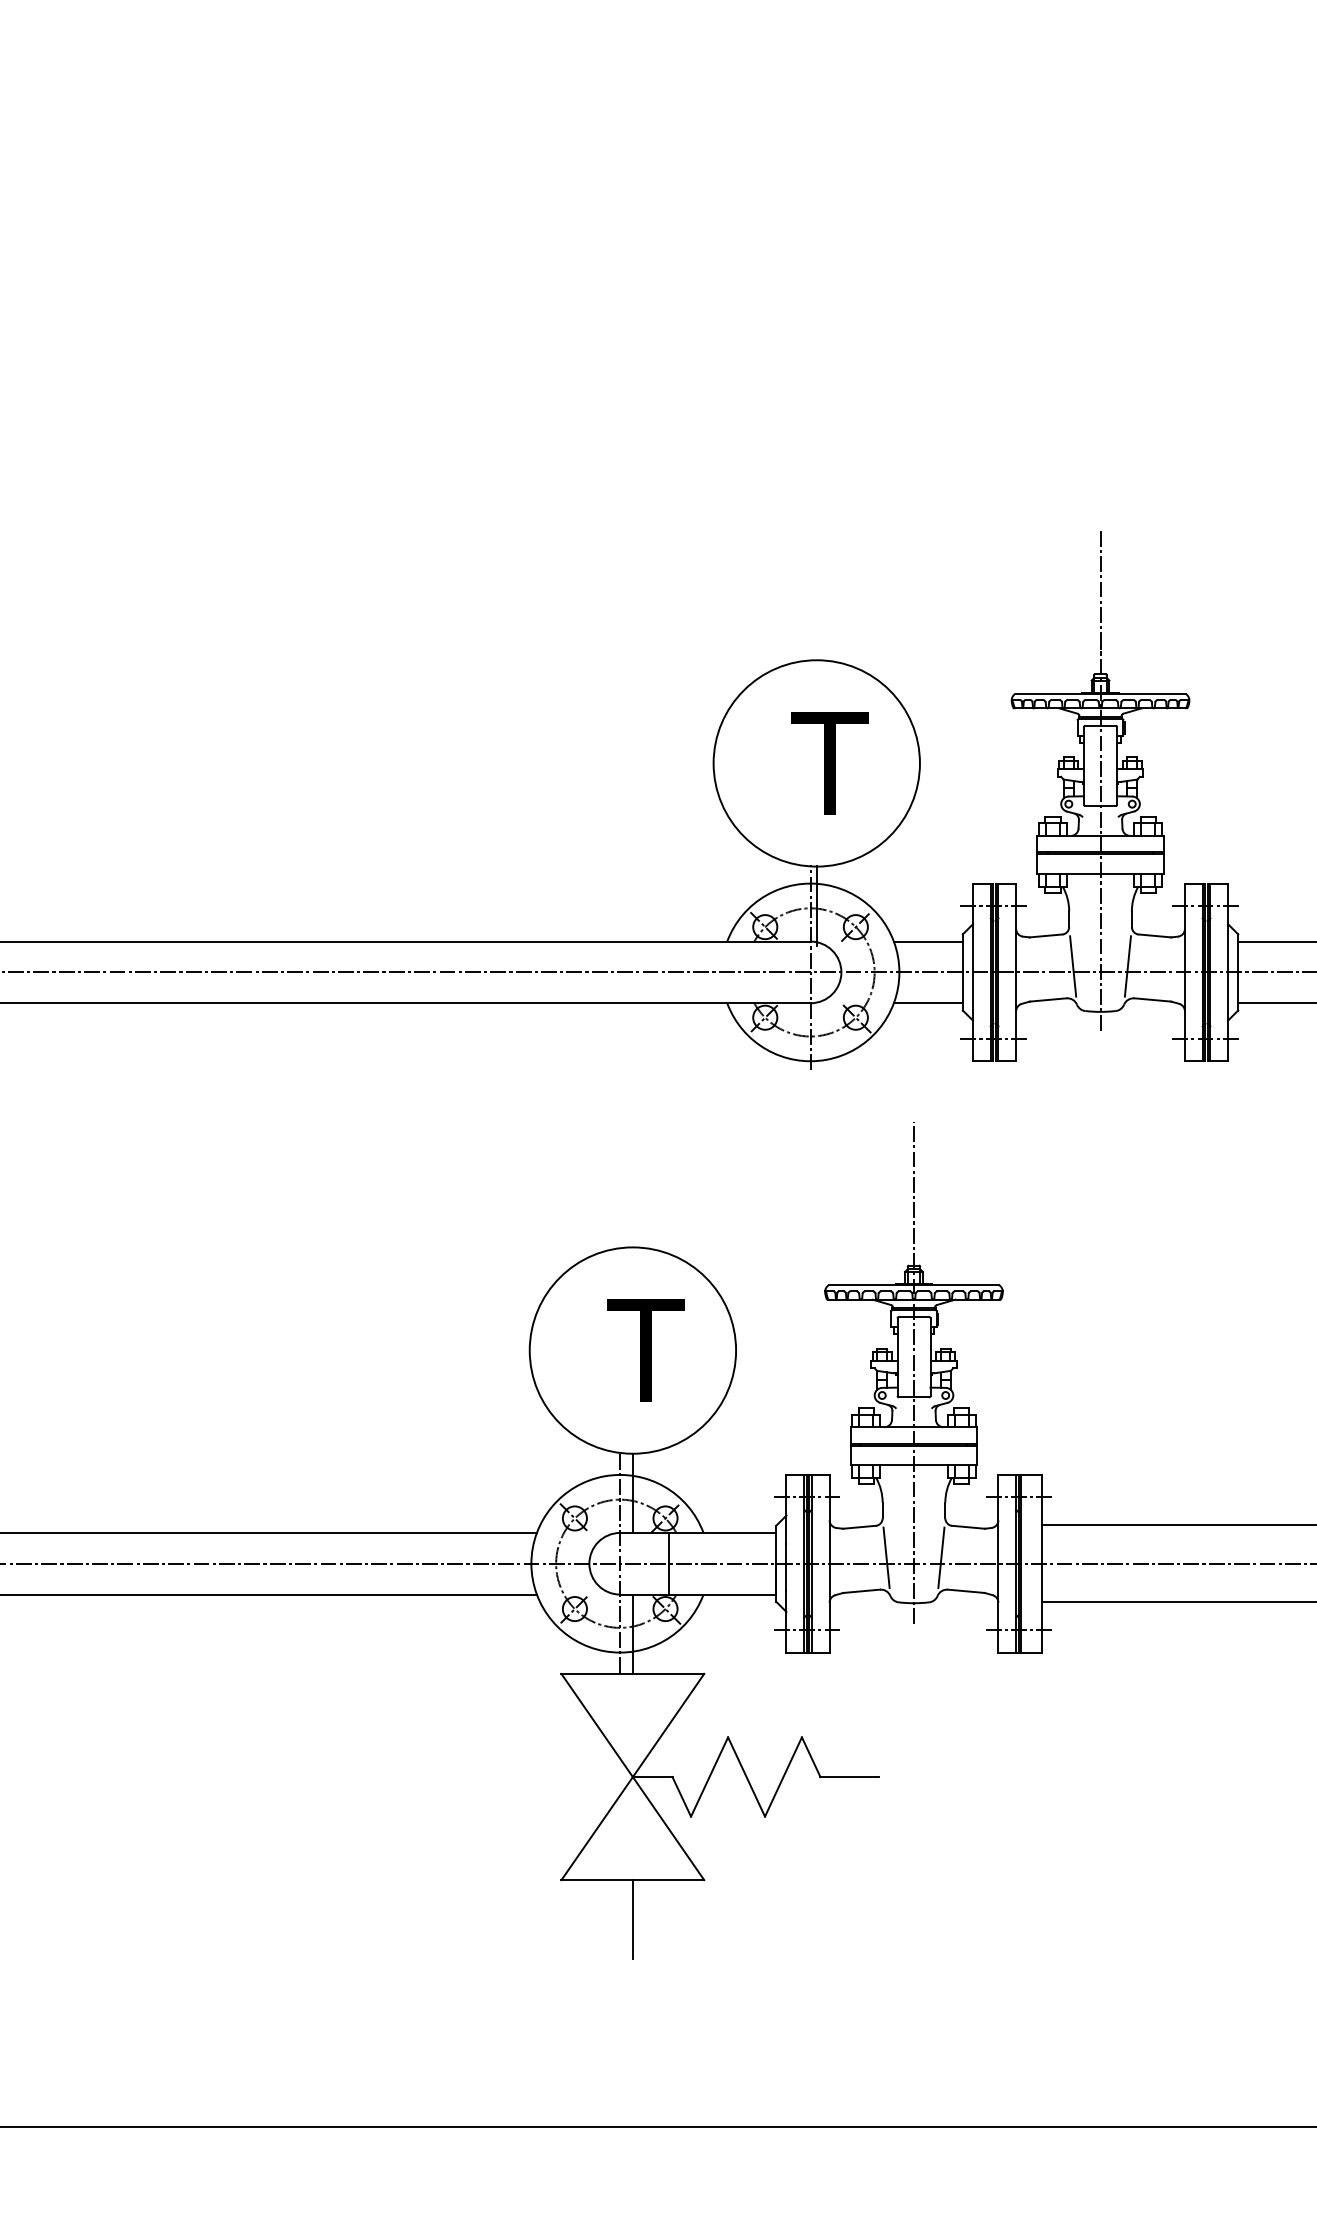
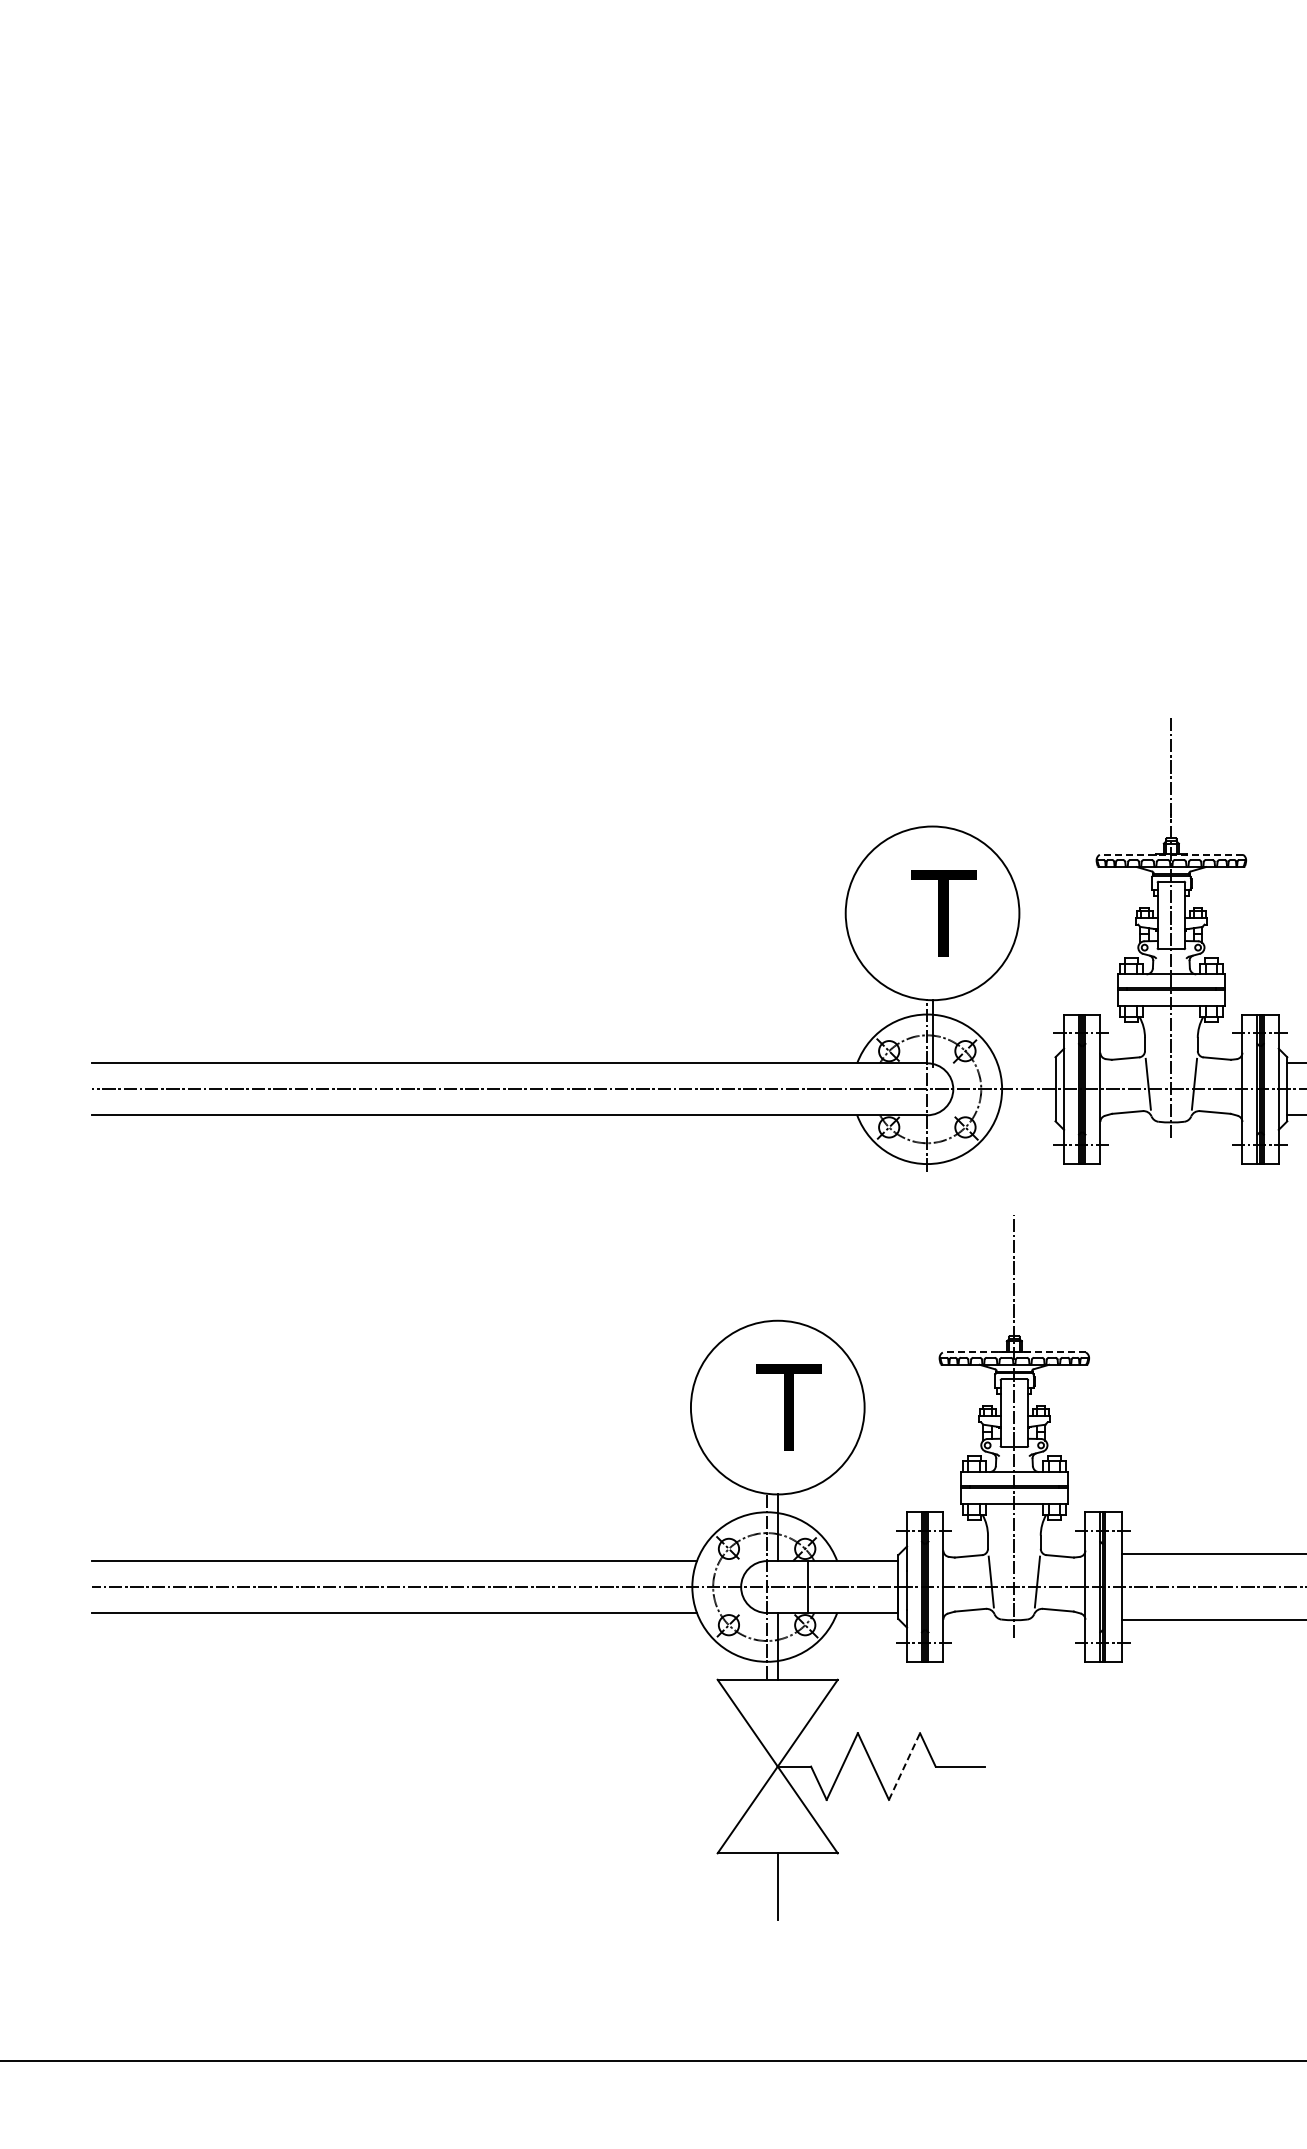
line: (1100, 693) -> (1171, 854), solid -> dashed
line: (928, 941) -> (1026, 1063), removed
line: (928, 1003) -> (1026, 1115), removed
line: (914, 1285) -> (1014, 1352), solid -> dashed
line: (783, 1776) -> (904, 1766), solid -> dashed

